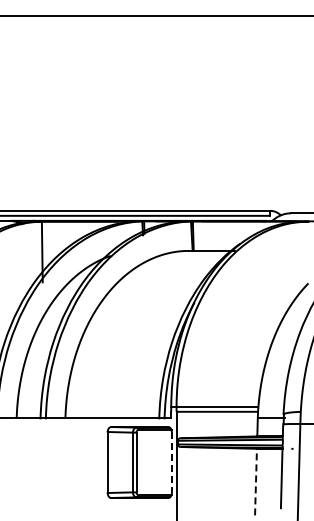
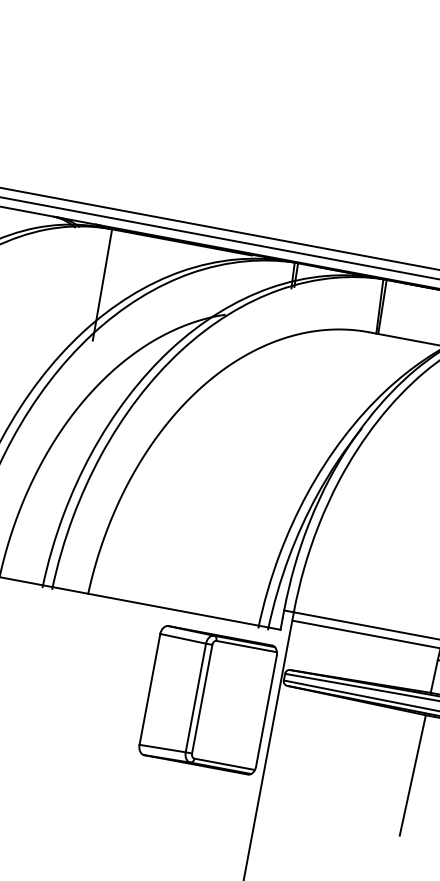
line: (171, 463) -> (265, 712), dashed -> solid
line: (256, 481) -> (413, 774), dashed -> solid

